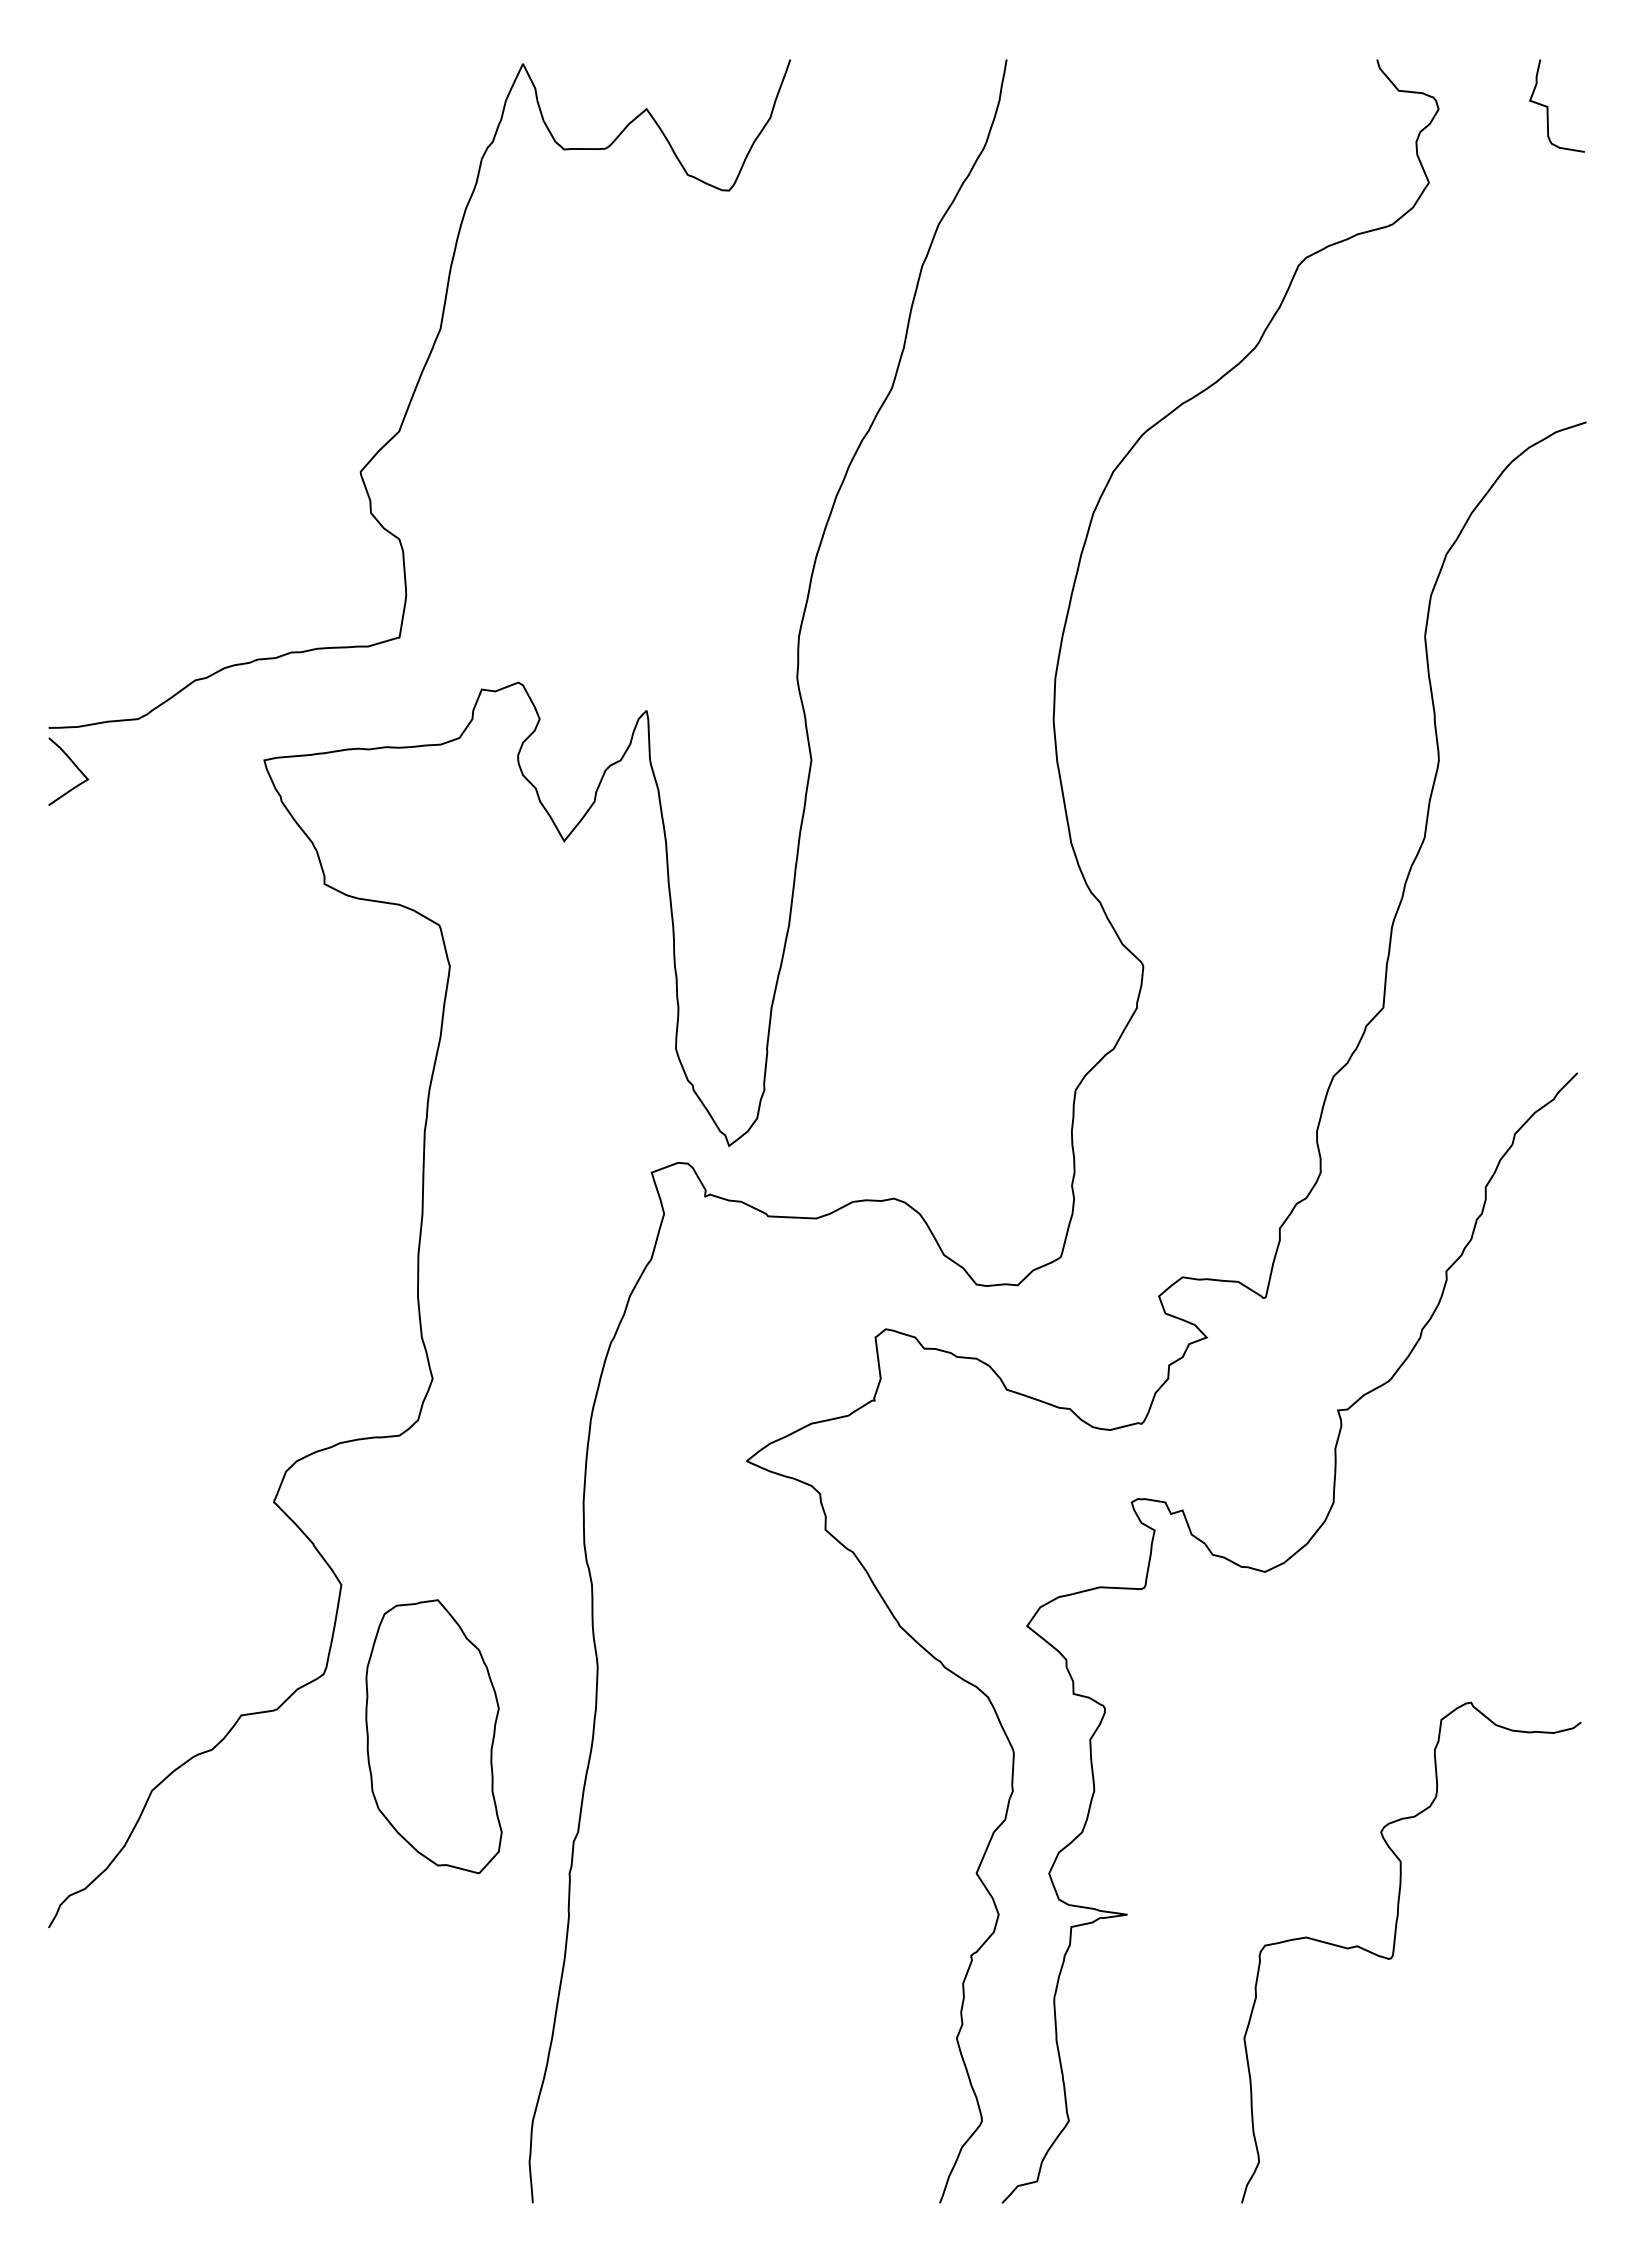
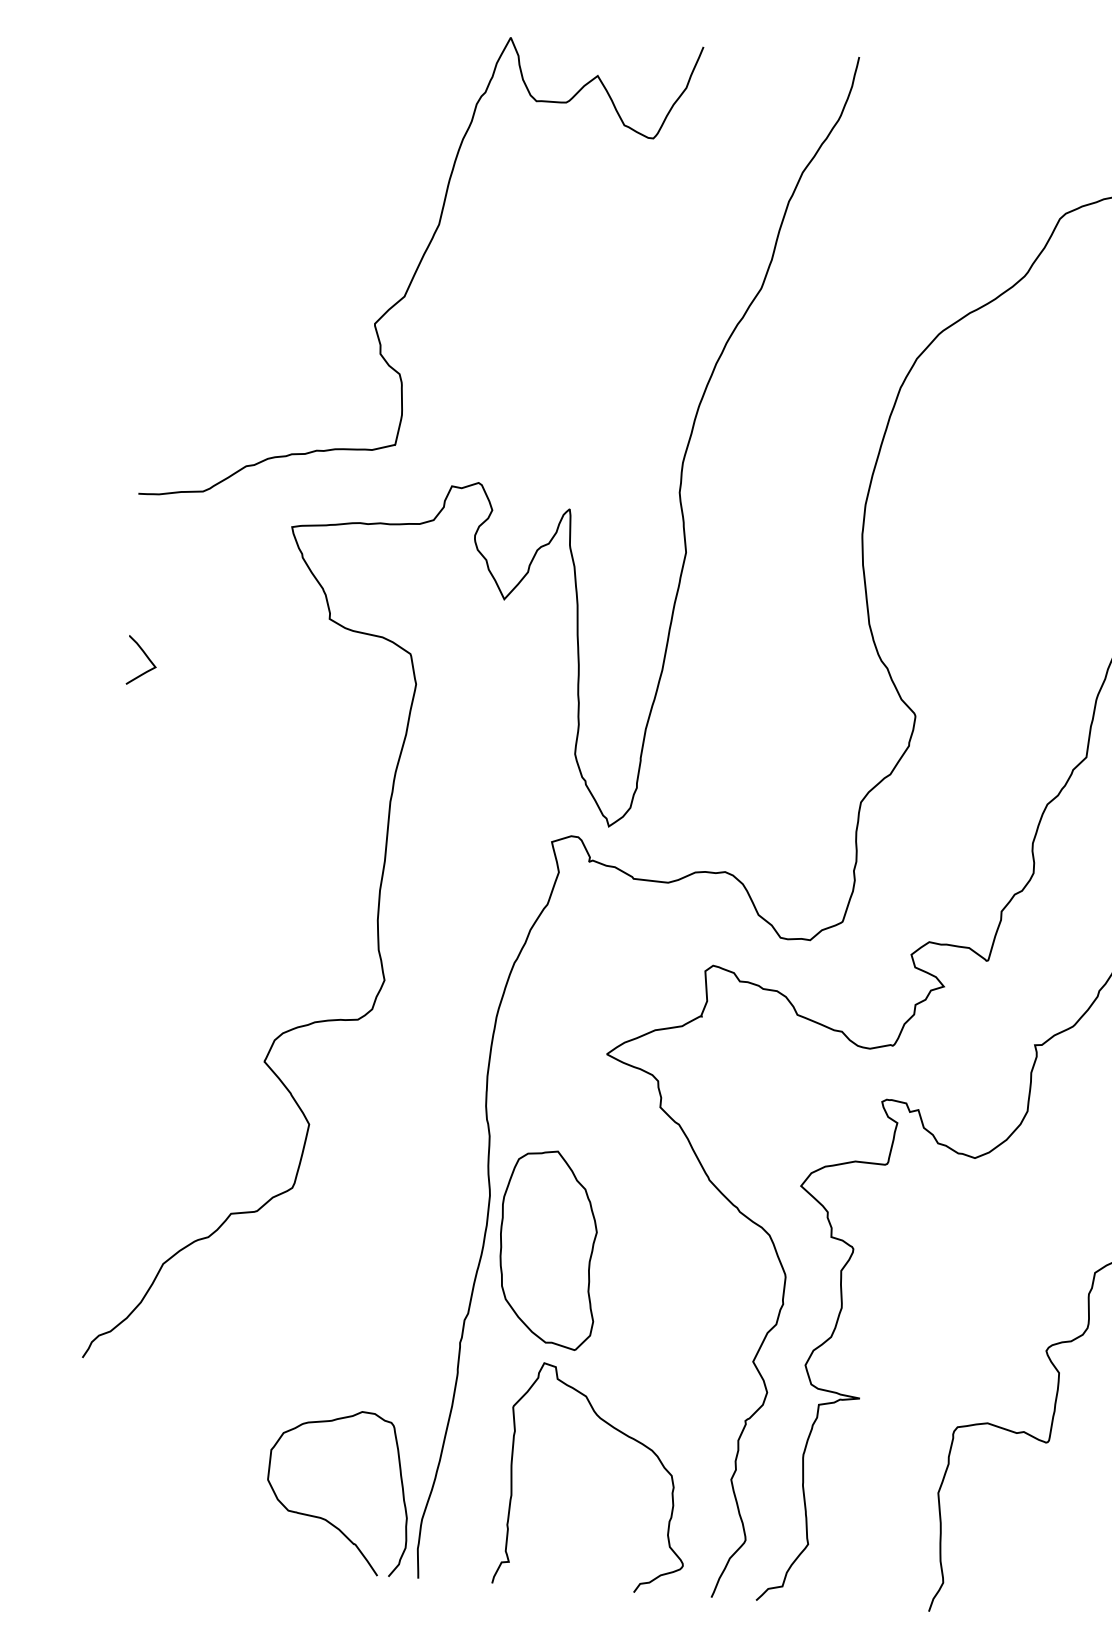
curve: (74, 765) -> (146, 656), moved
part: (433, 1736) -> (548, 1249), moved
curve: (801, 1984) -> (621, 1433), added
curve: (400, 2129) -> (326, 1519), added

